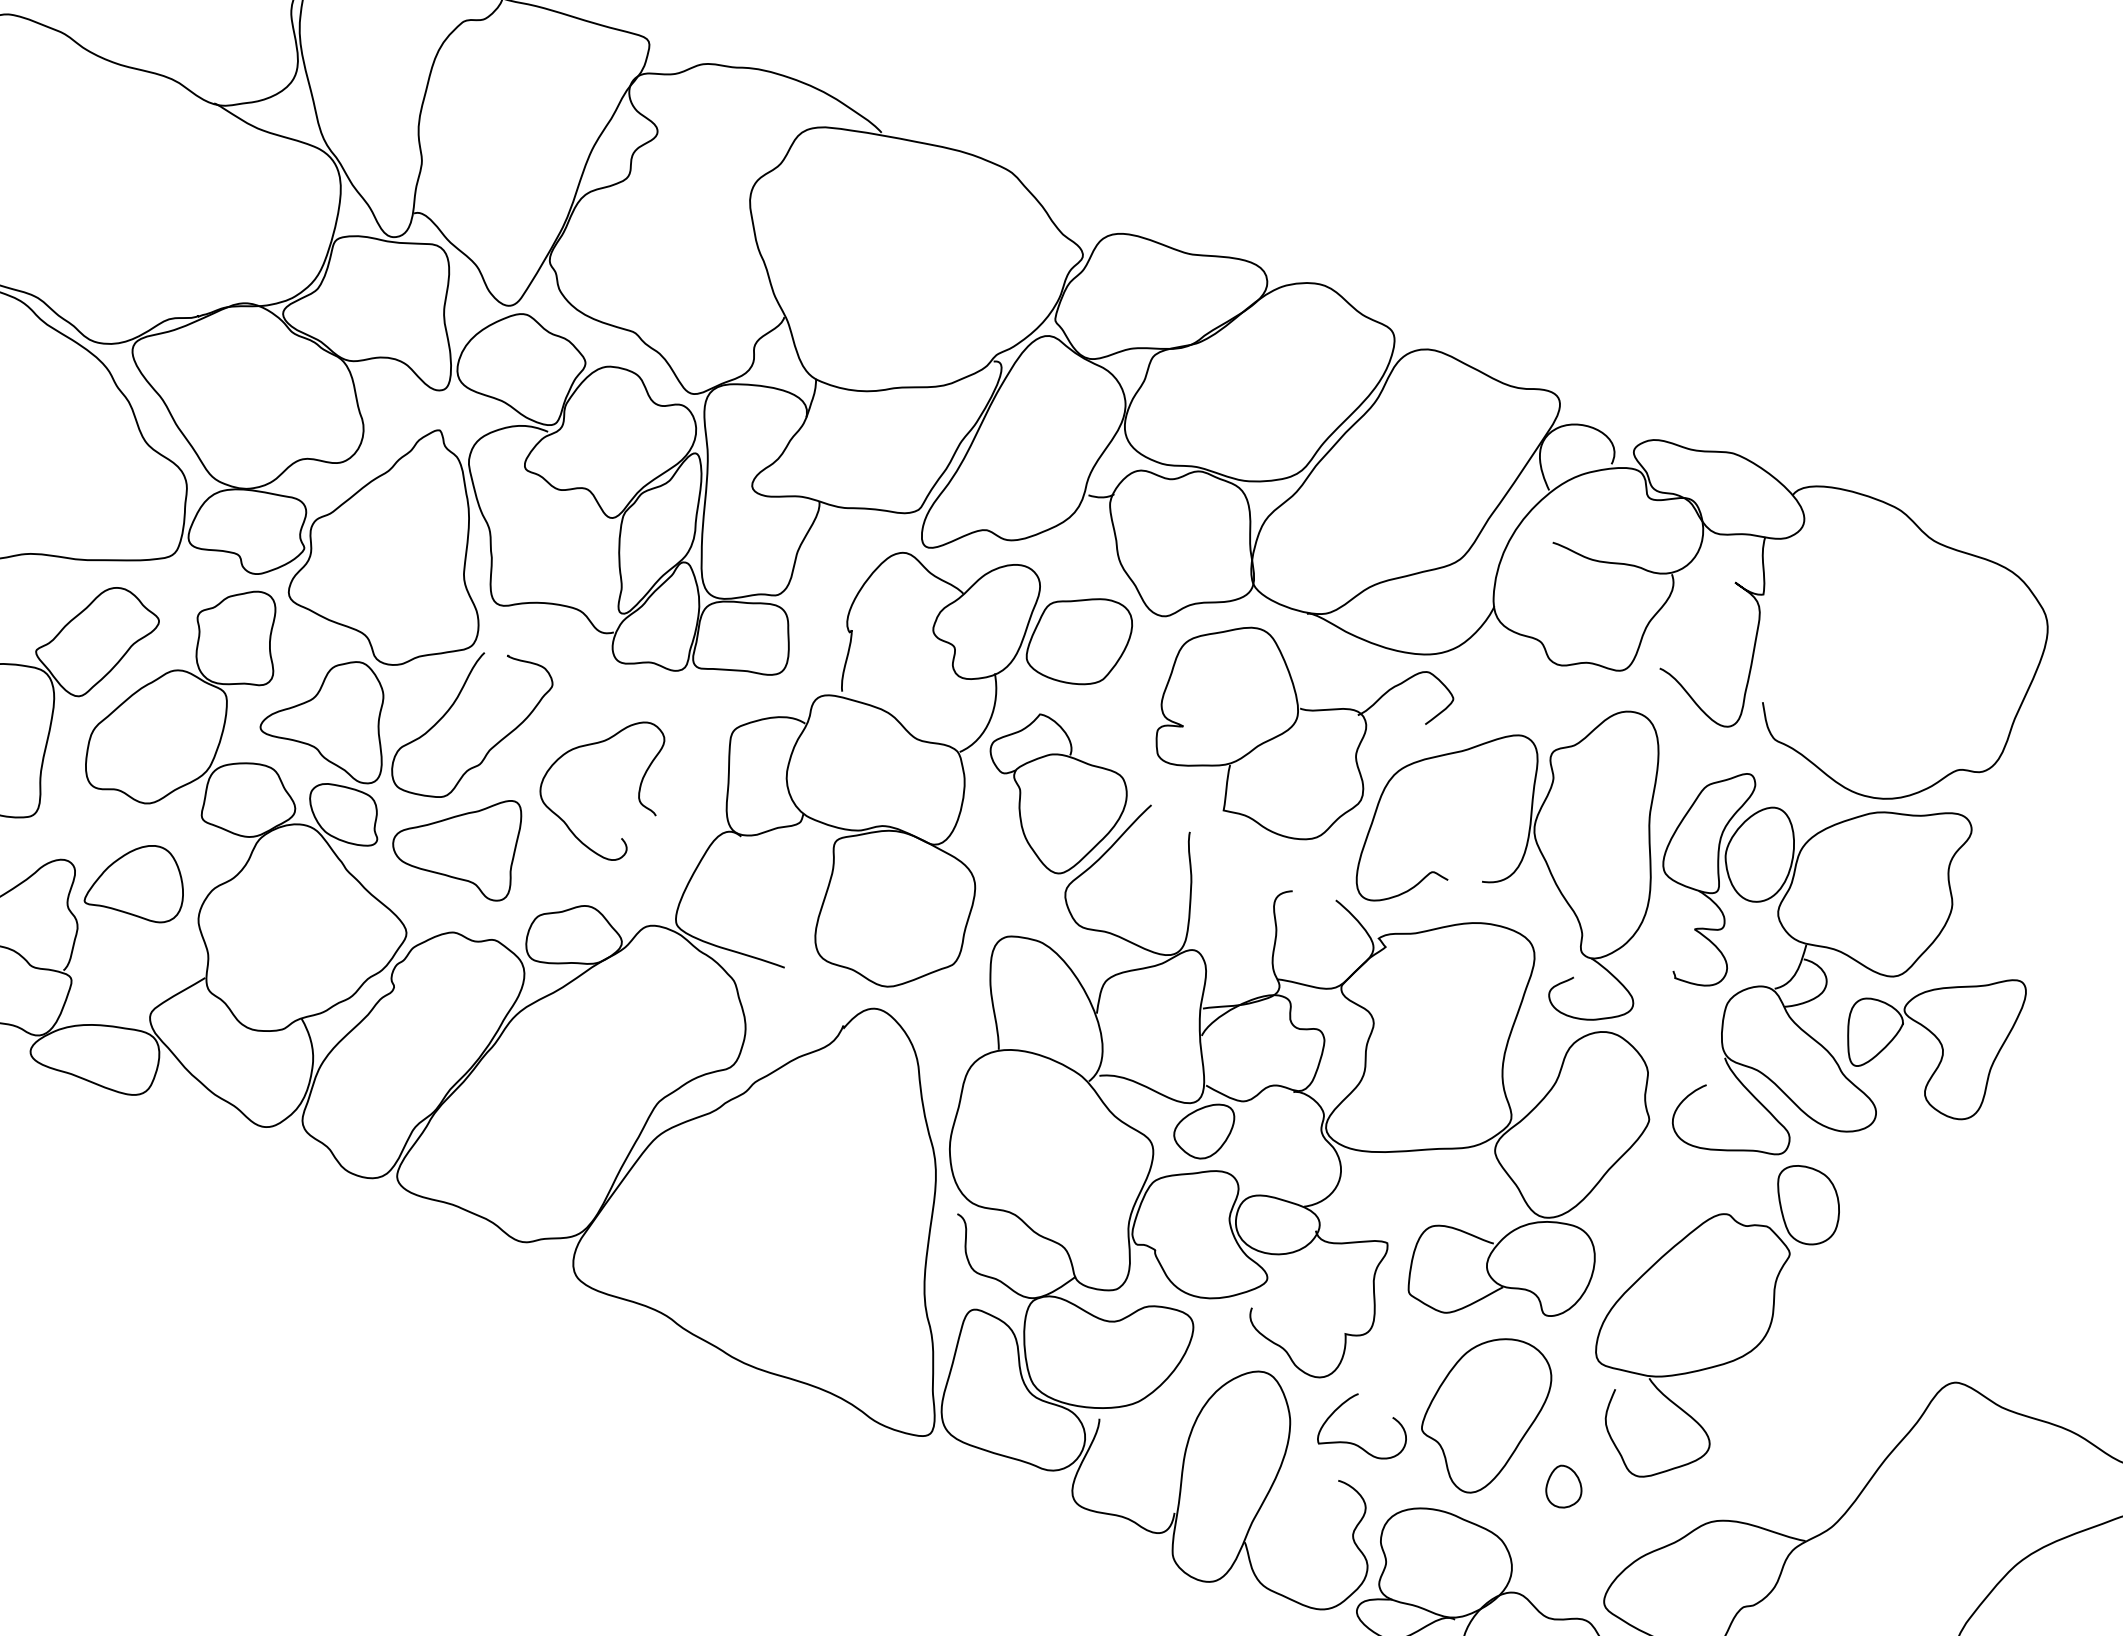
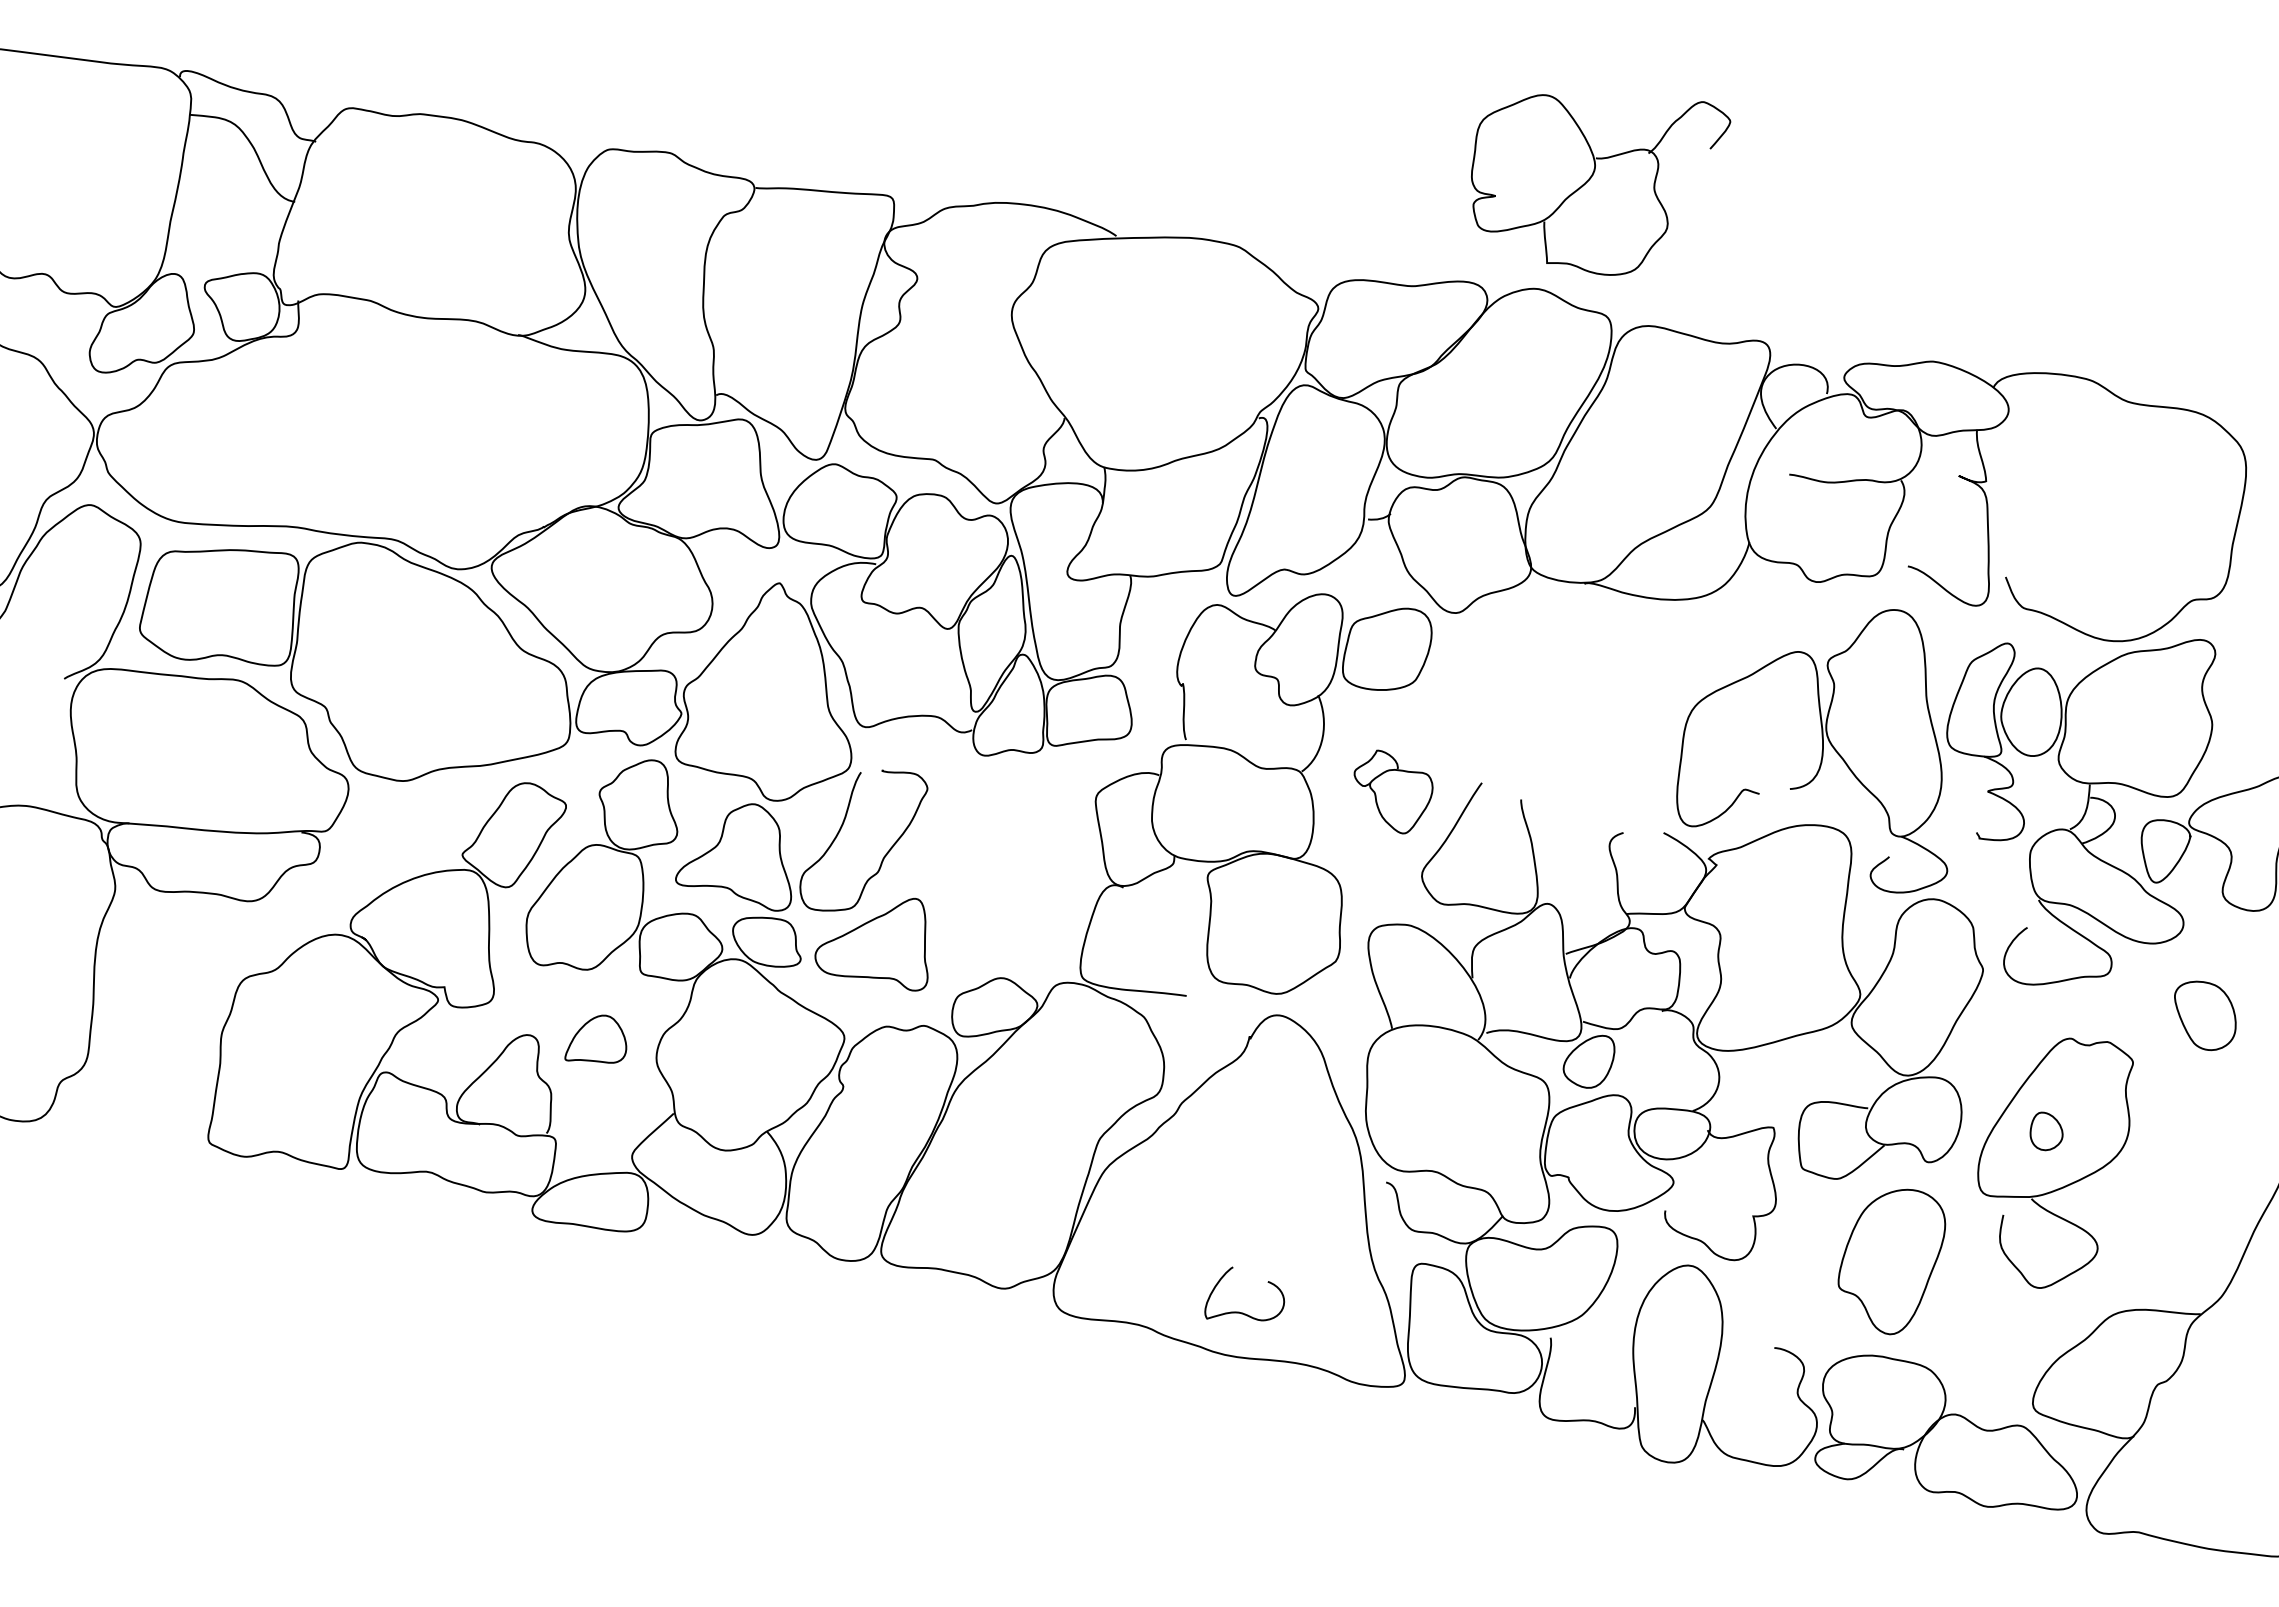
part: (1300, 738) -> (1601, 184), moved
curve: (637, 793) -> (1023, 868), removed
part: (1054, 794) -> (1393, 791), size x0.6
part: (137, 879) -> (595, 1038), size x0.7
part: (1807, 1205) -> (2205, 1015), moved
curve: (1355, 1443) -> (1239, 1311), moved
part: (1564, 1487) -> (2046, 1131), moved

